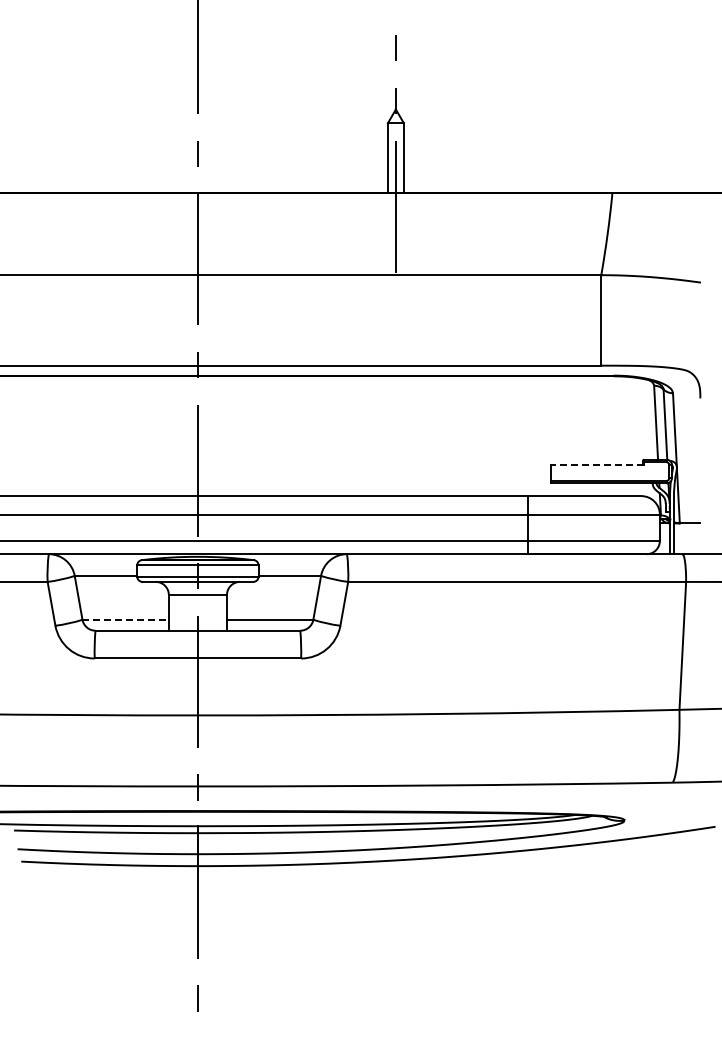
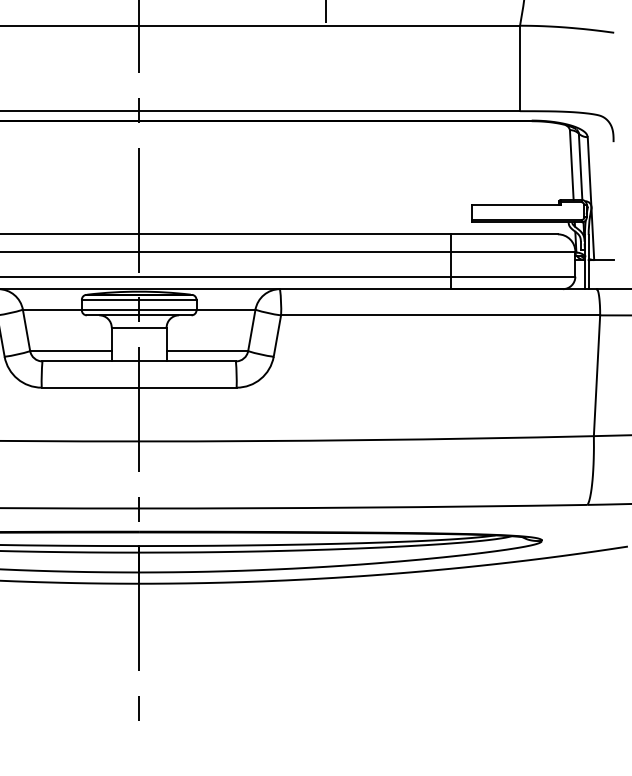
line: (597, 465) -> (516, 205), dashed -> solid
line: (126, 619) -> (71, 350), dashed -> solid

